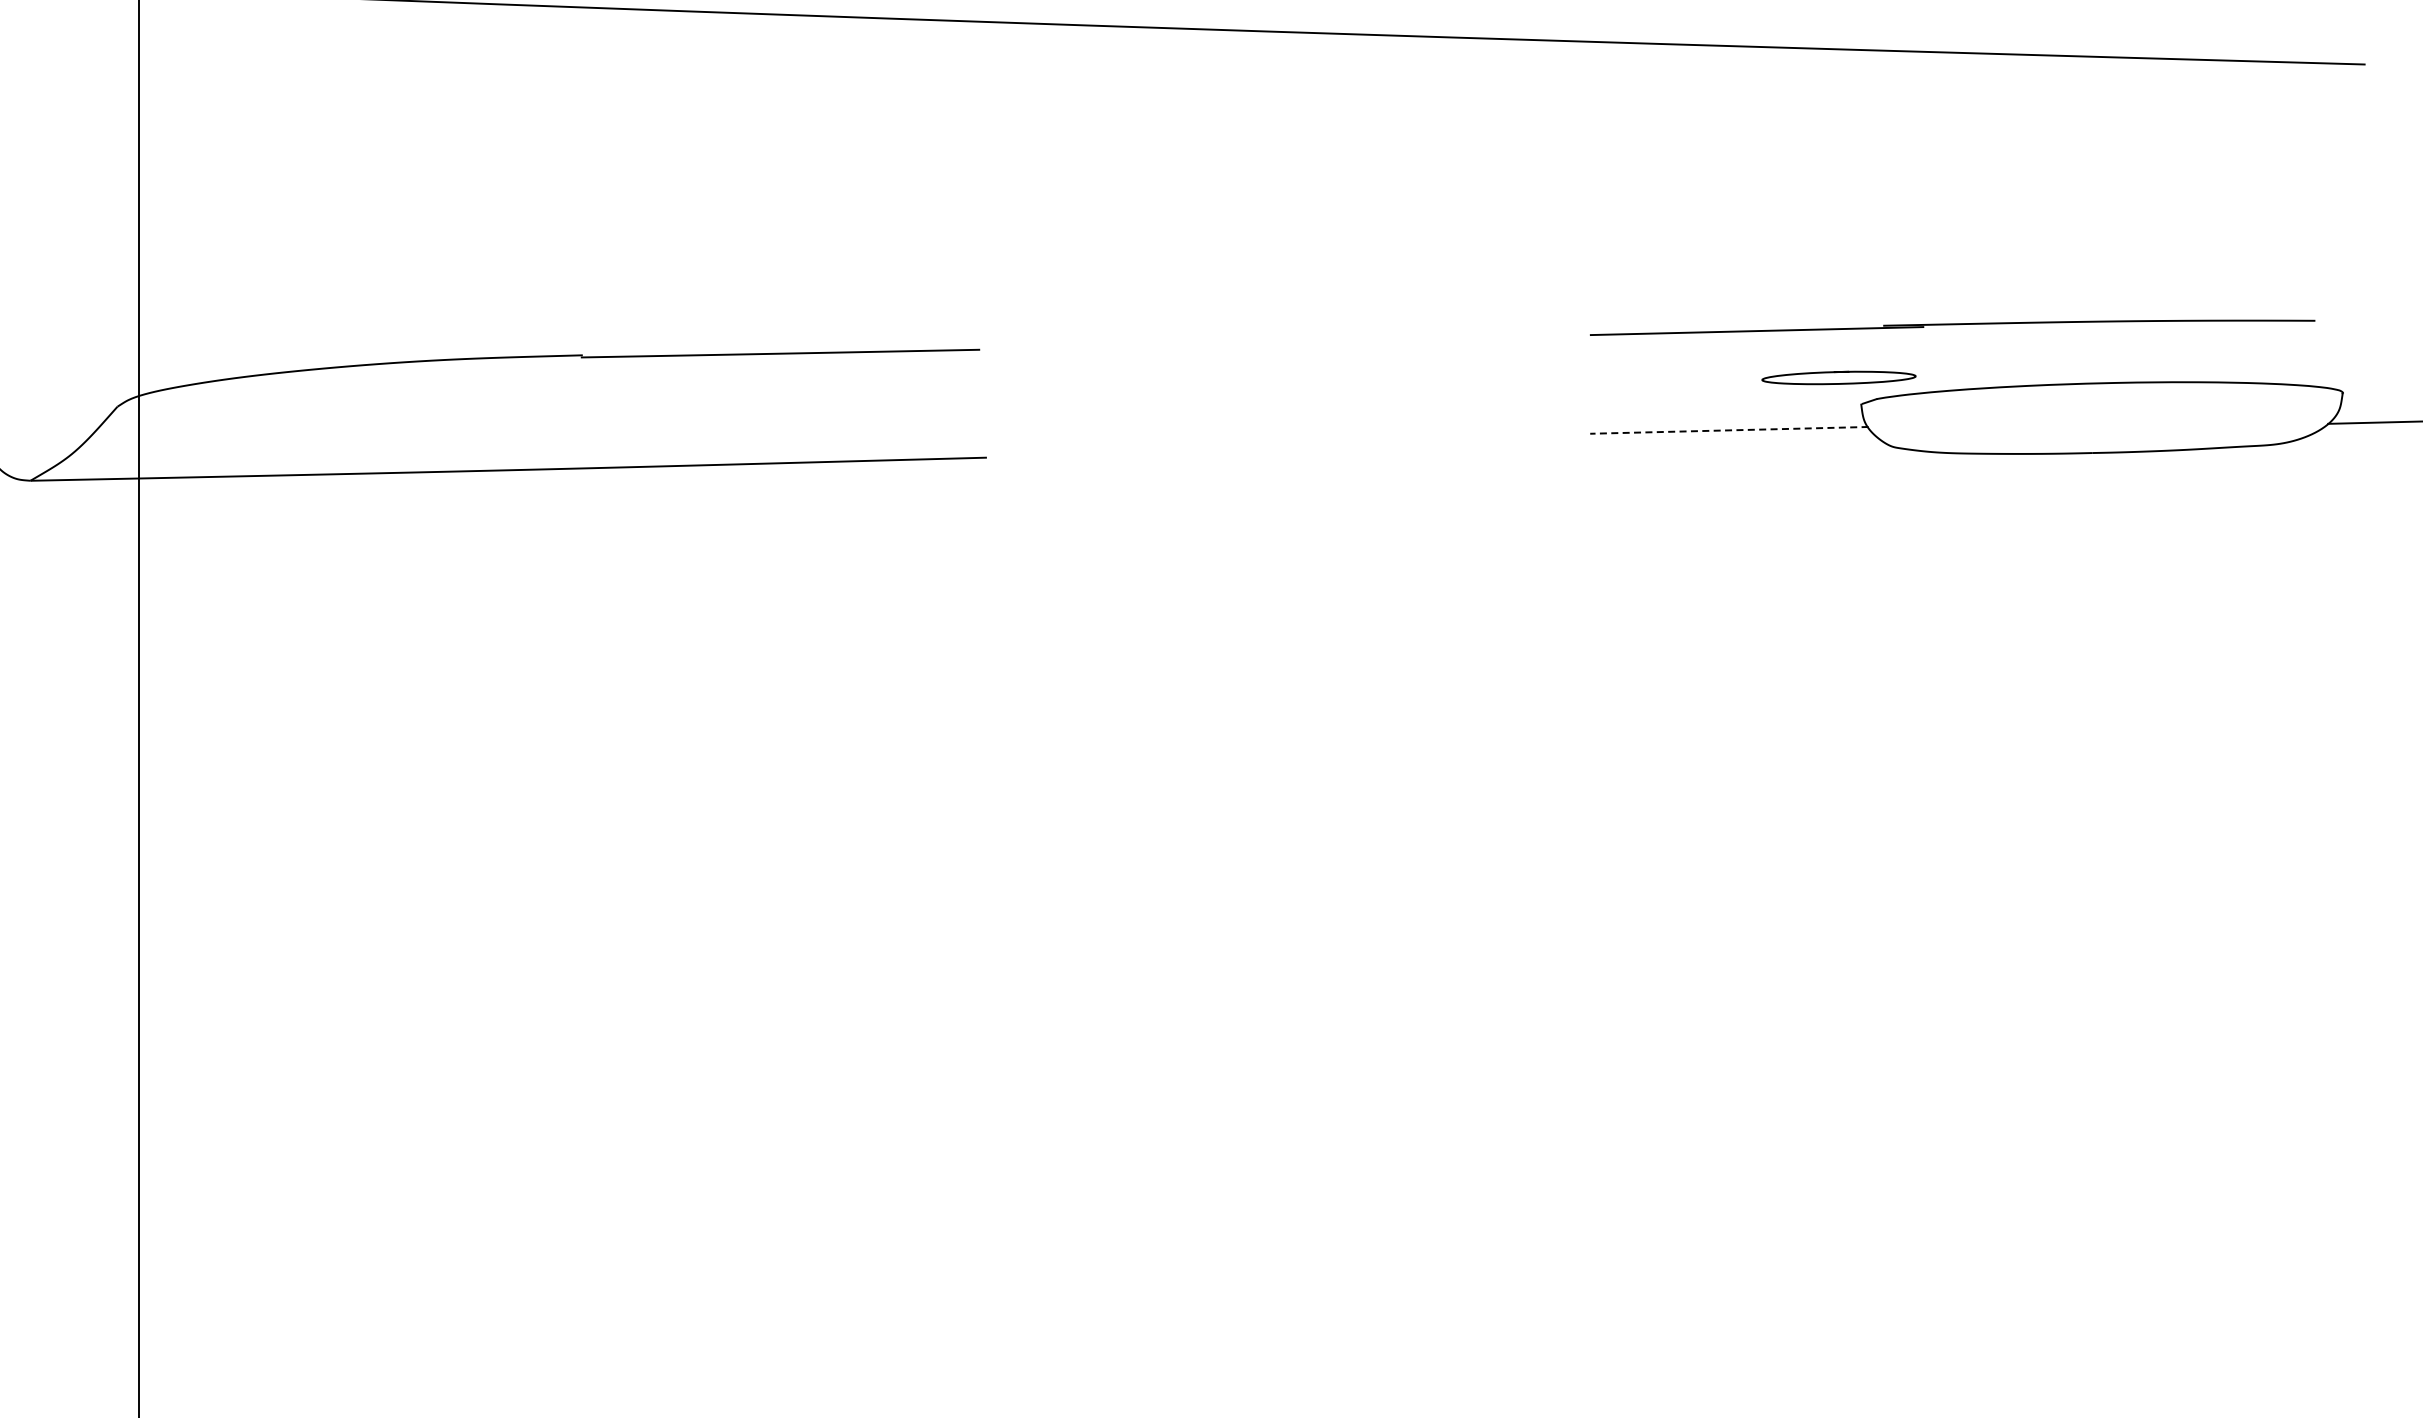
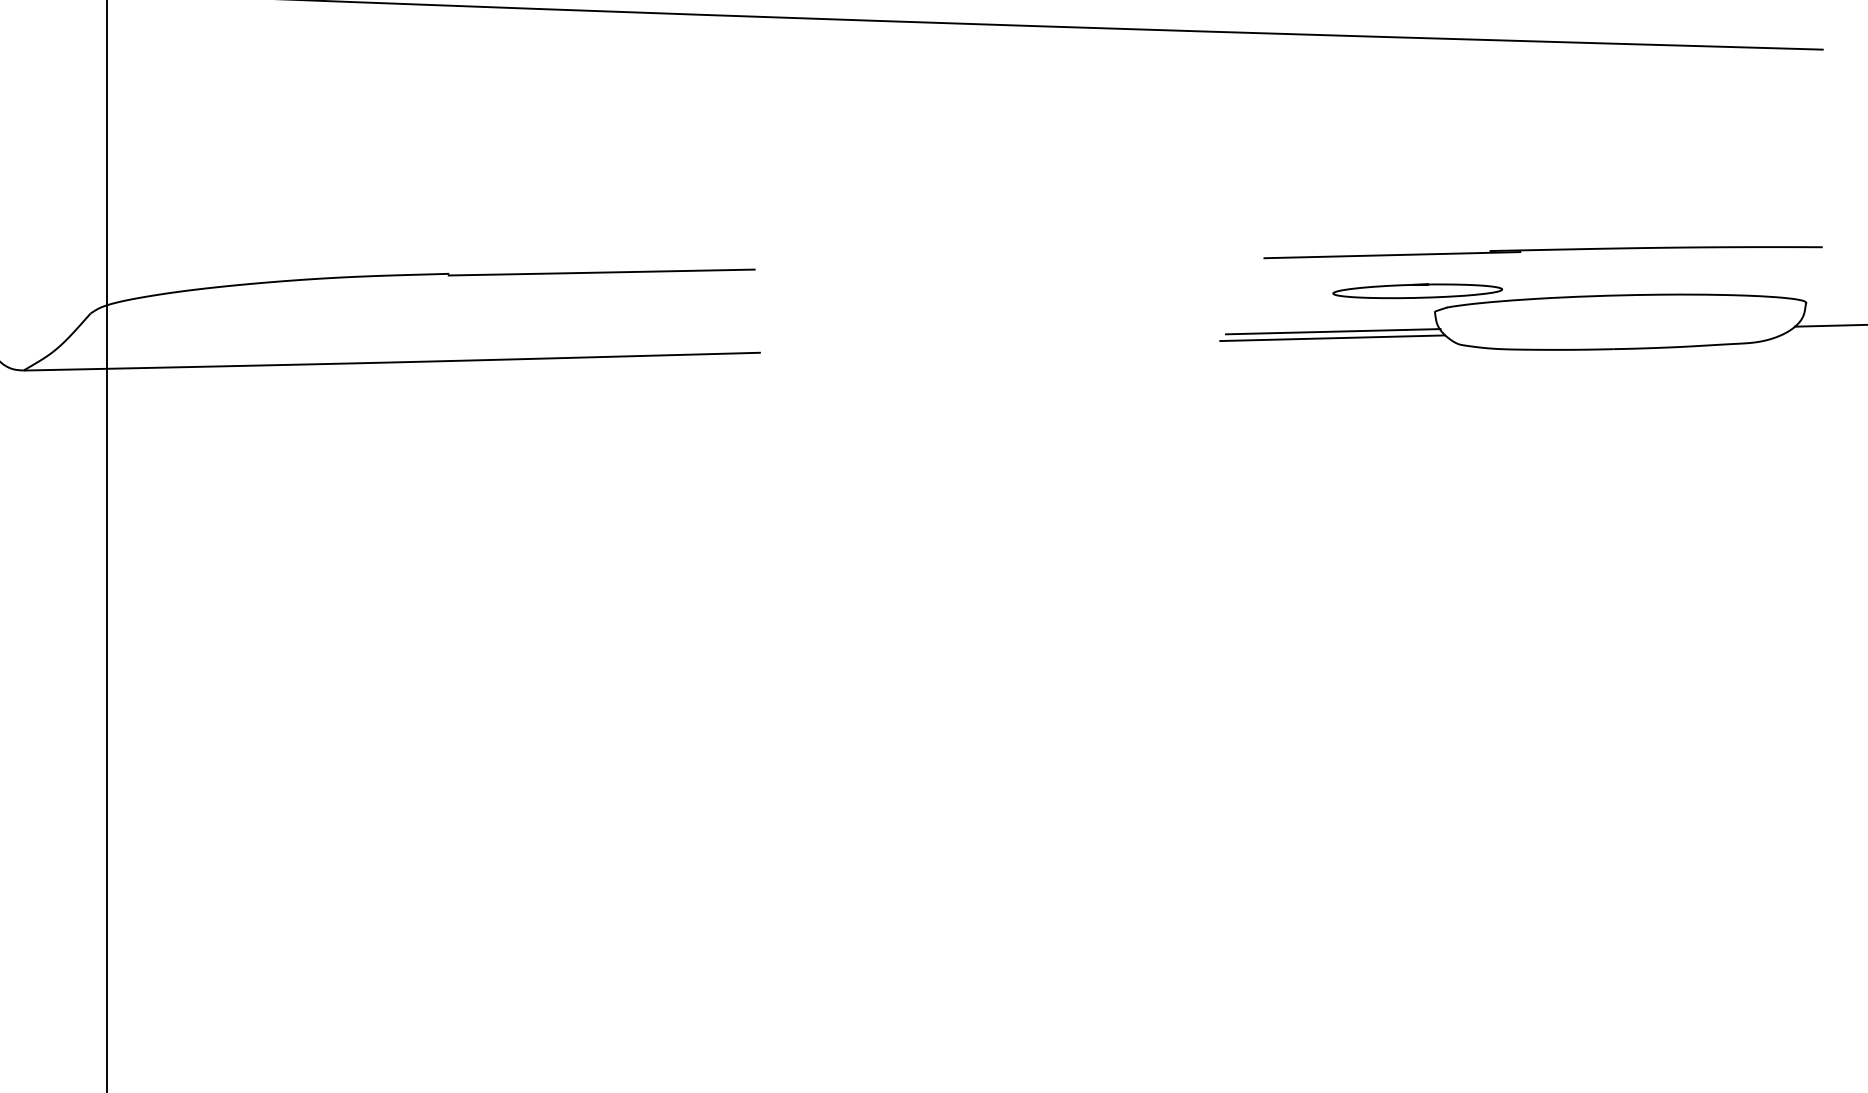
part: (1952, 327) -> (1543, 252), moved
part: (1838, 377) -> (1417, 290), size x1.43
line: (1728, 430) -> (1332, 331), dashed -> solid
line: (1728, 438) -> (1332, 337), added

